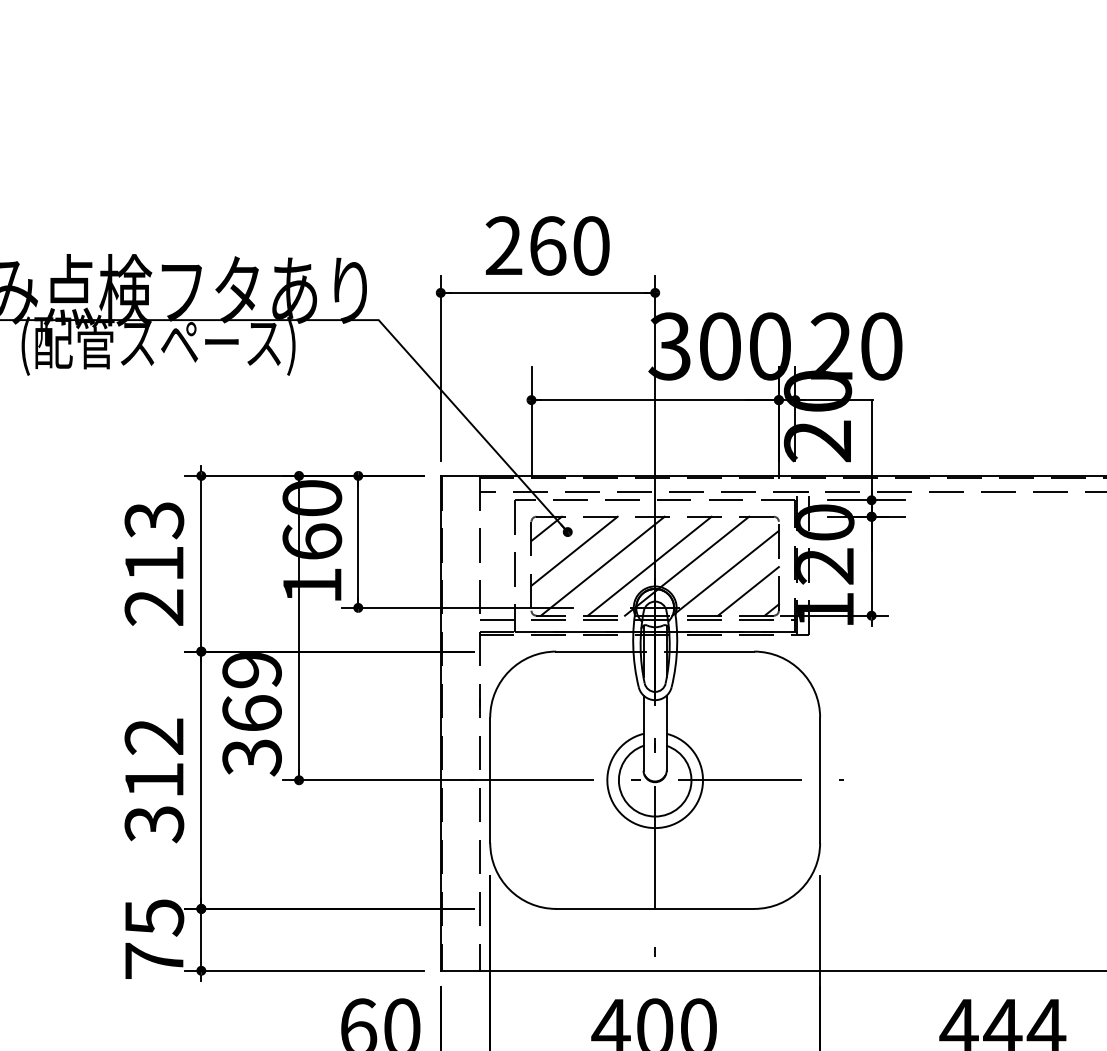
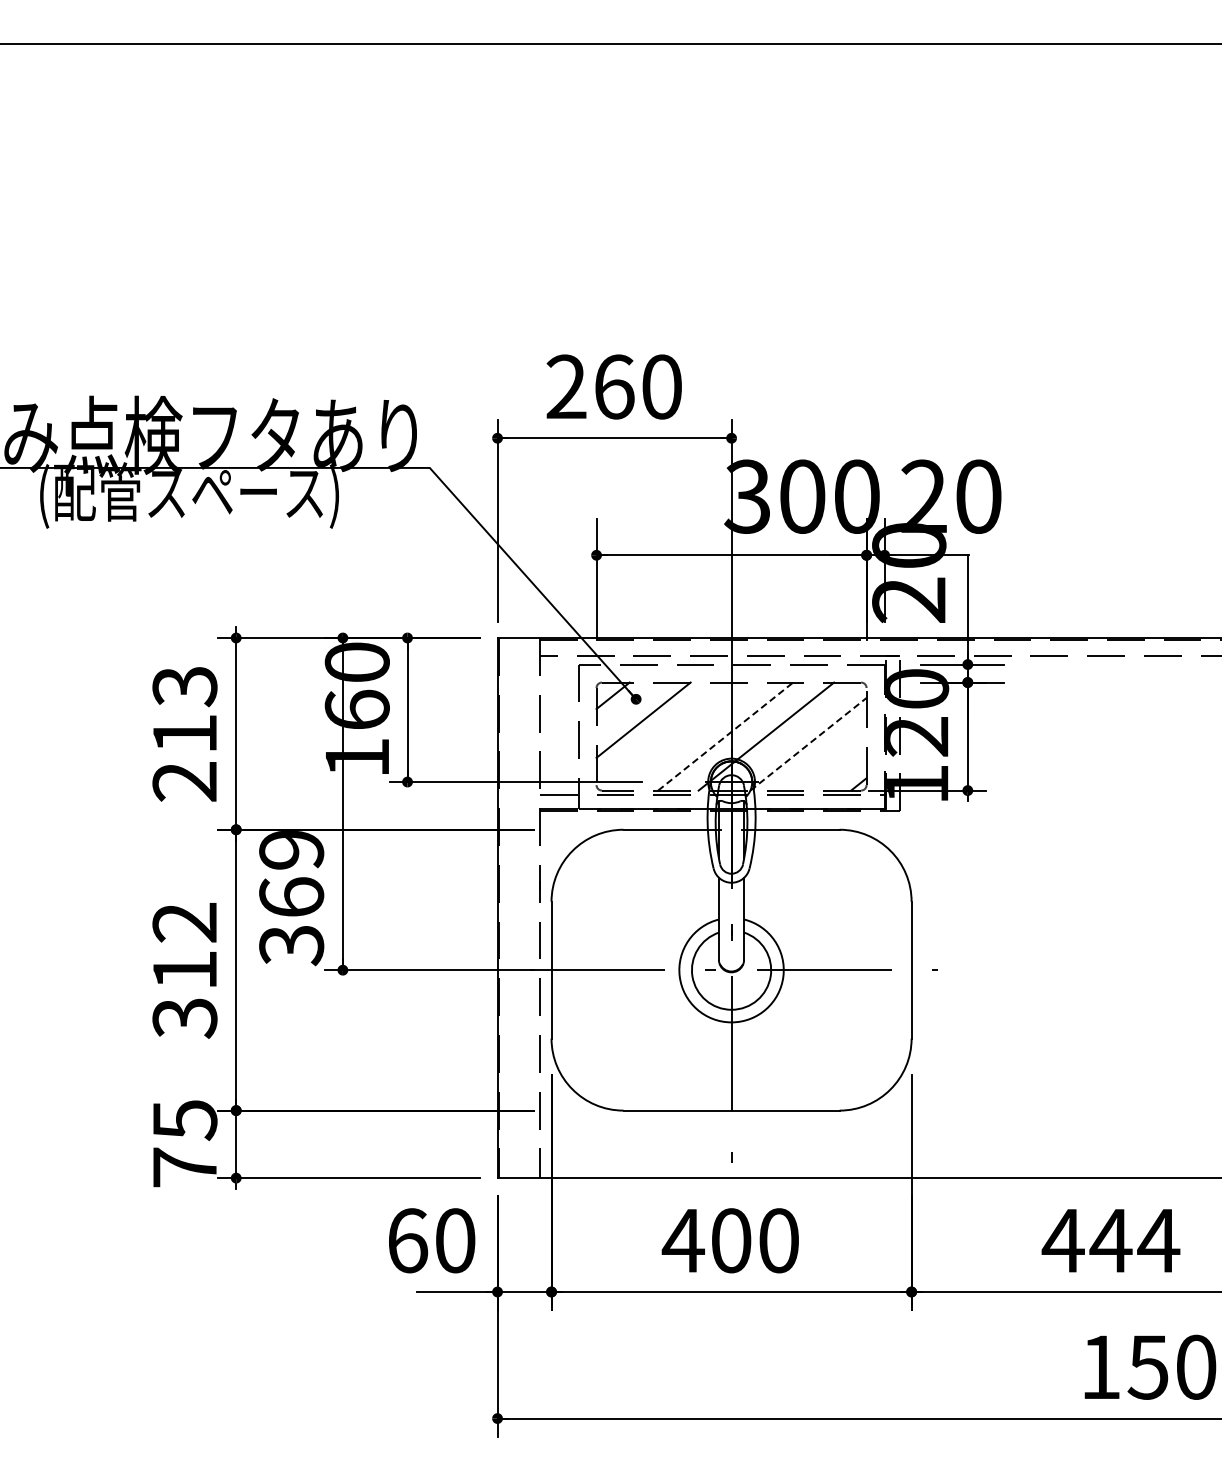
line: (601, 566) -> (673, 736), removed
line: (650, 566) -> (726, 736), solid -> dashed
line: (725, 572) -> (808, 743), solid -> dashed
line: (748, 590) -> (833, 763), removed

